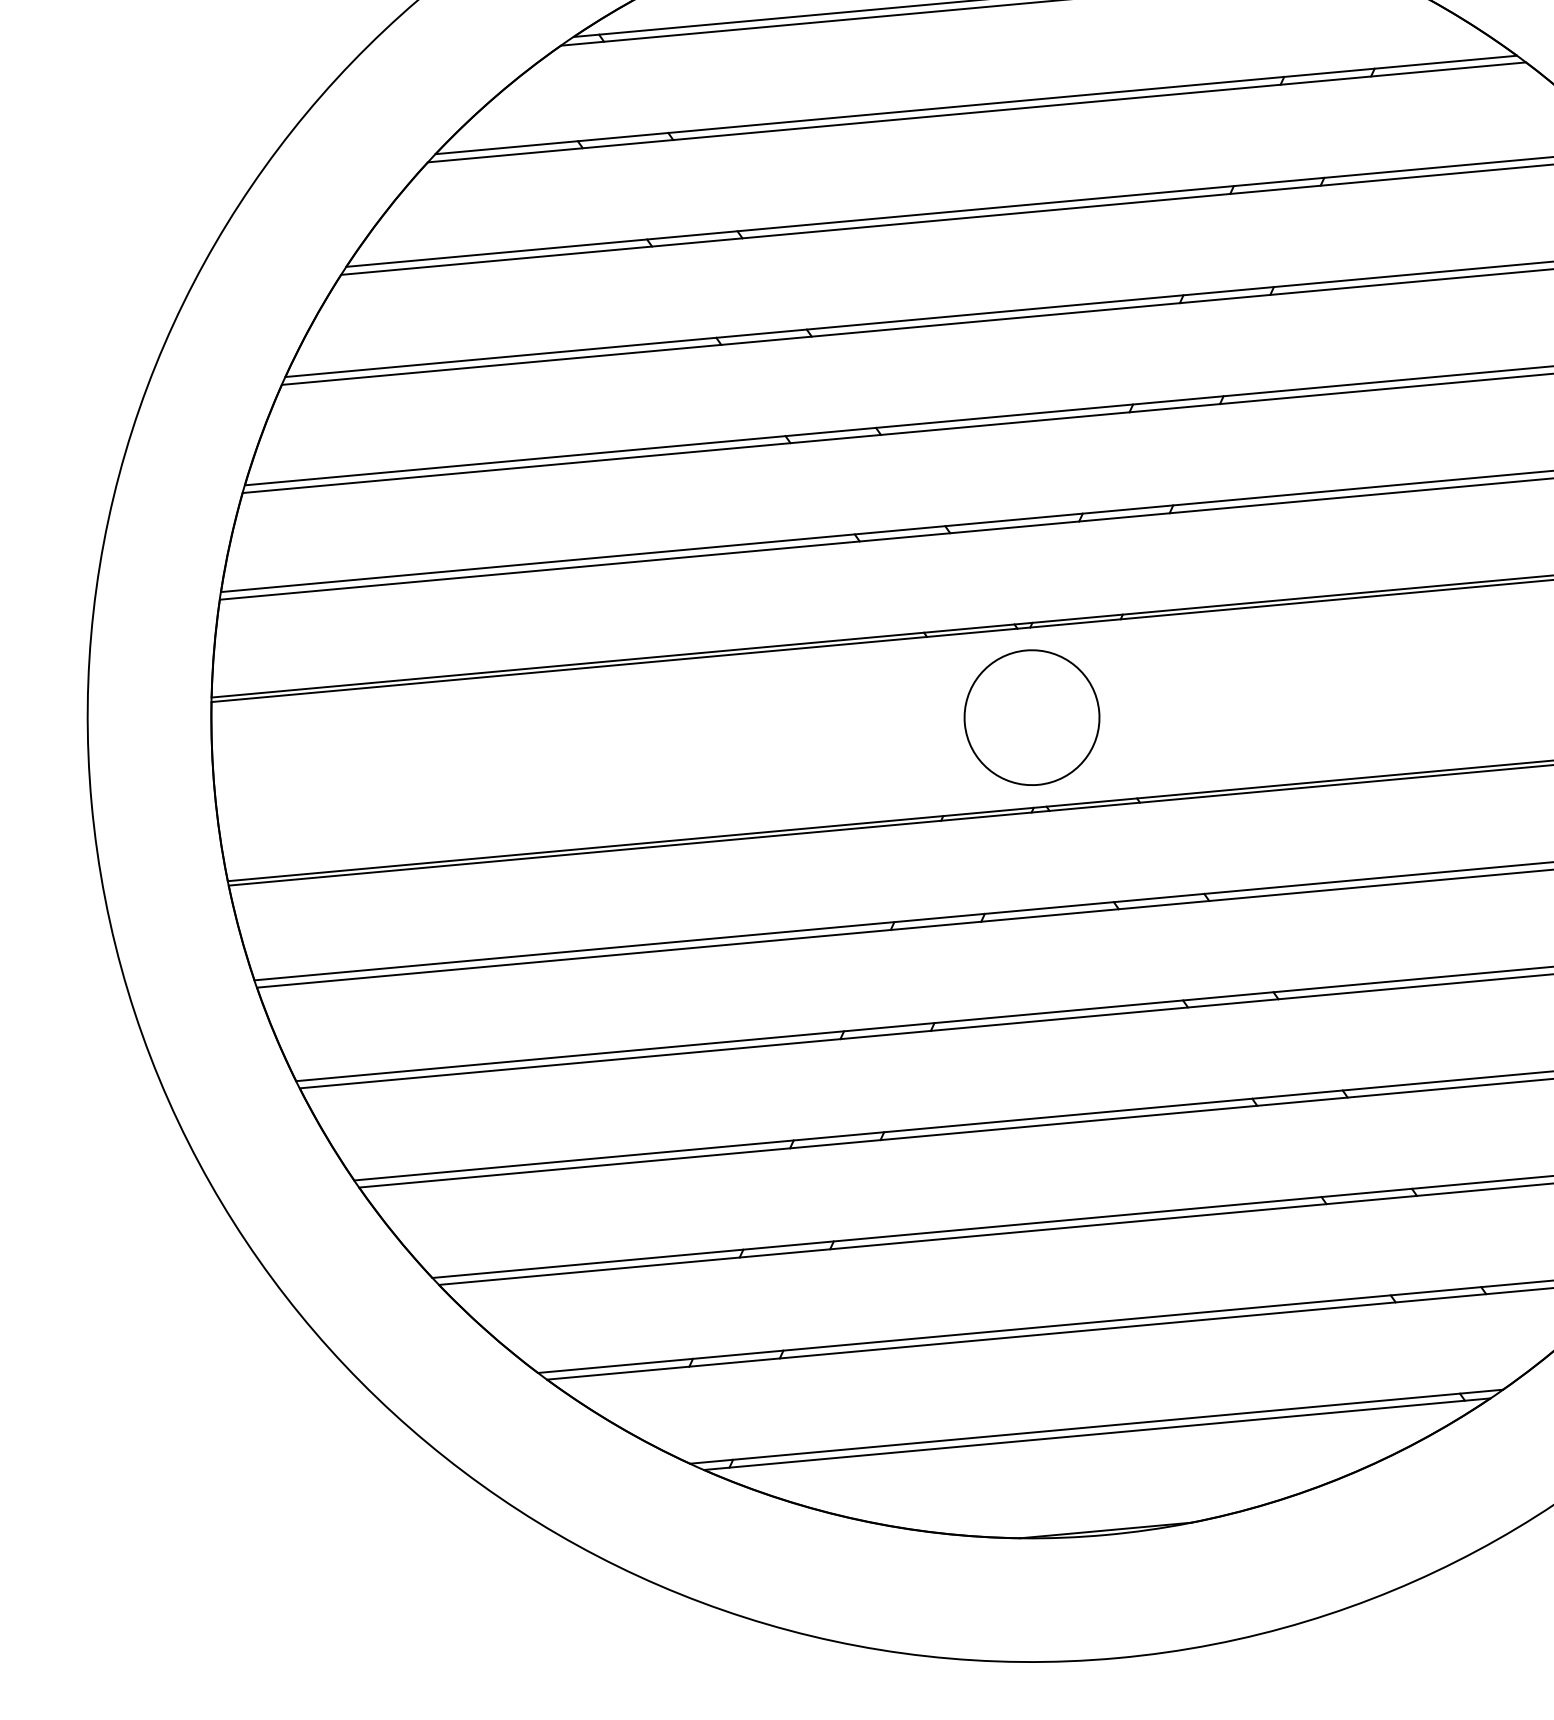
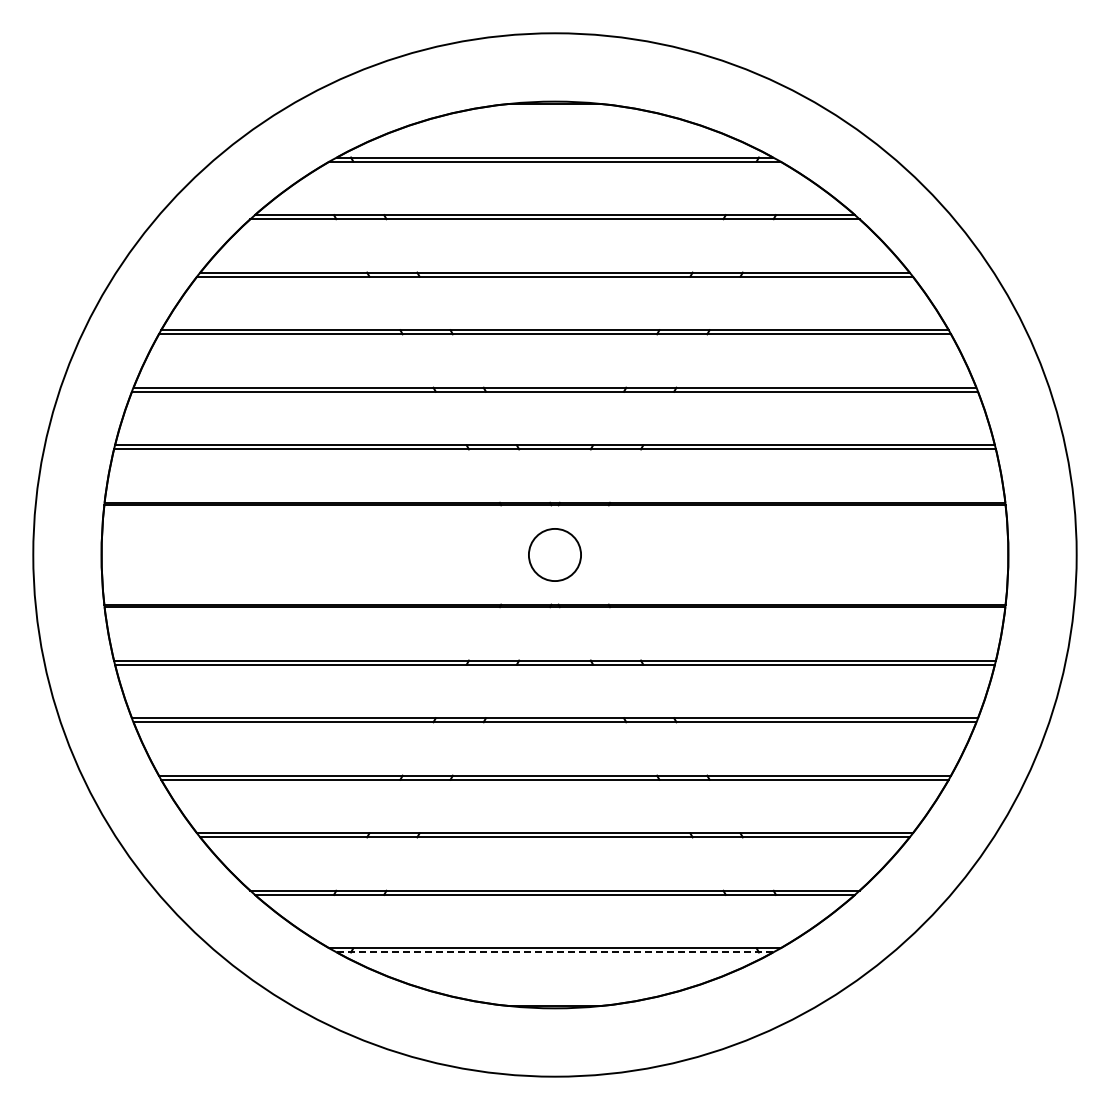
circle: (1031, 716) -> (554, 554), size x0.7
line: (1098, 1434) -> (555, 952), solid -> dashed

